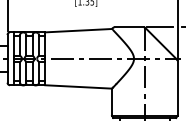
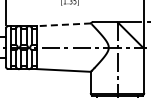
line: (78, 30) -> (63, 24), solid -> dashed

